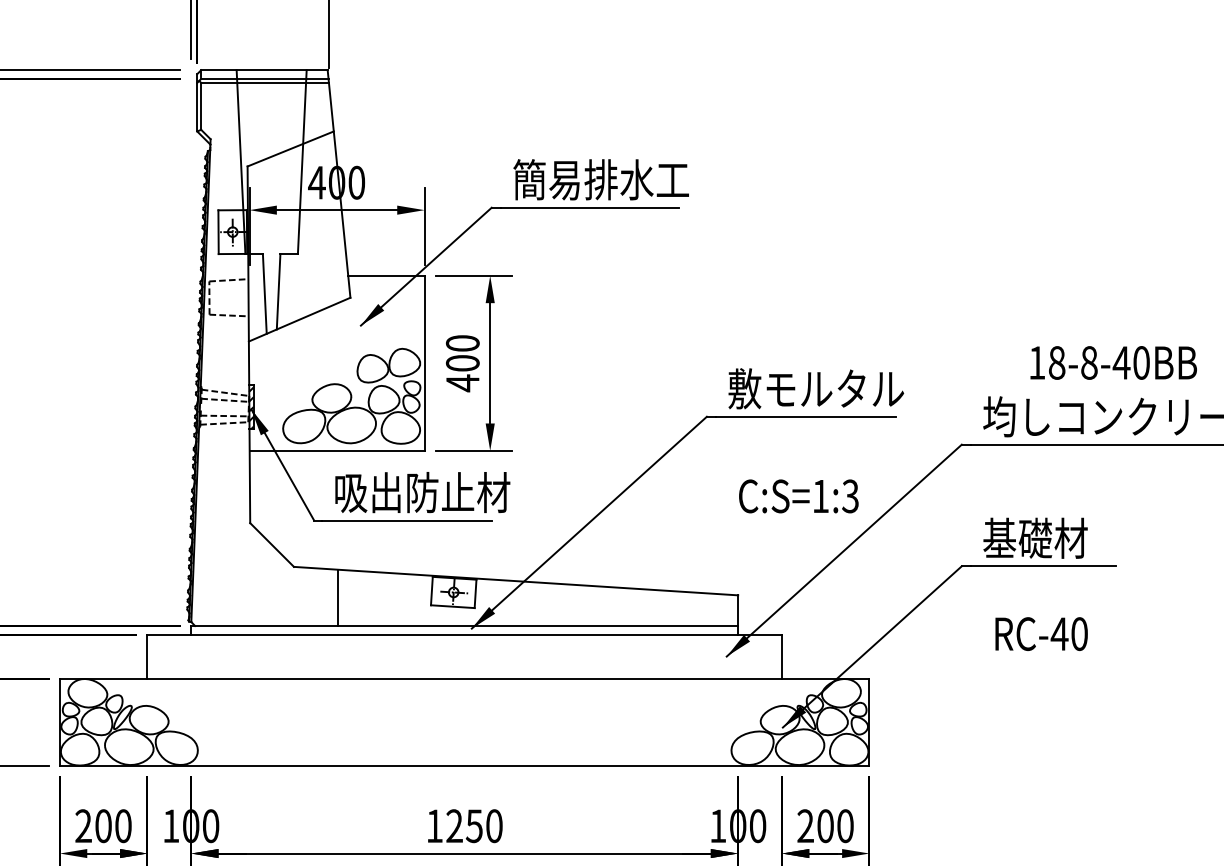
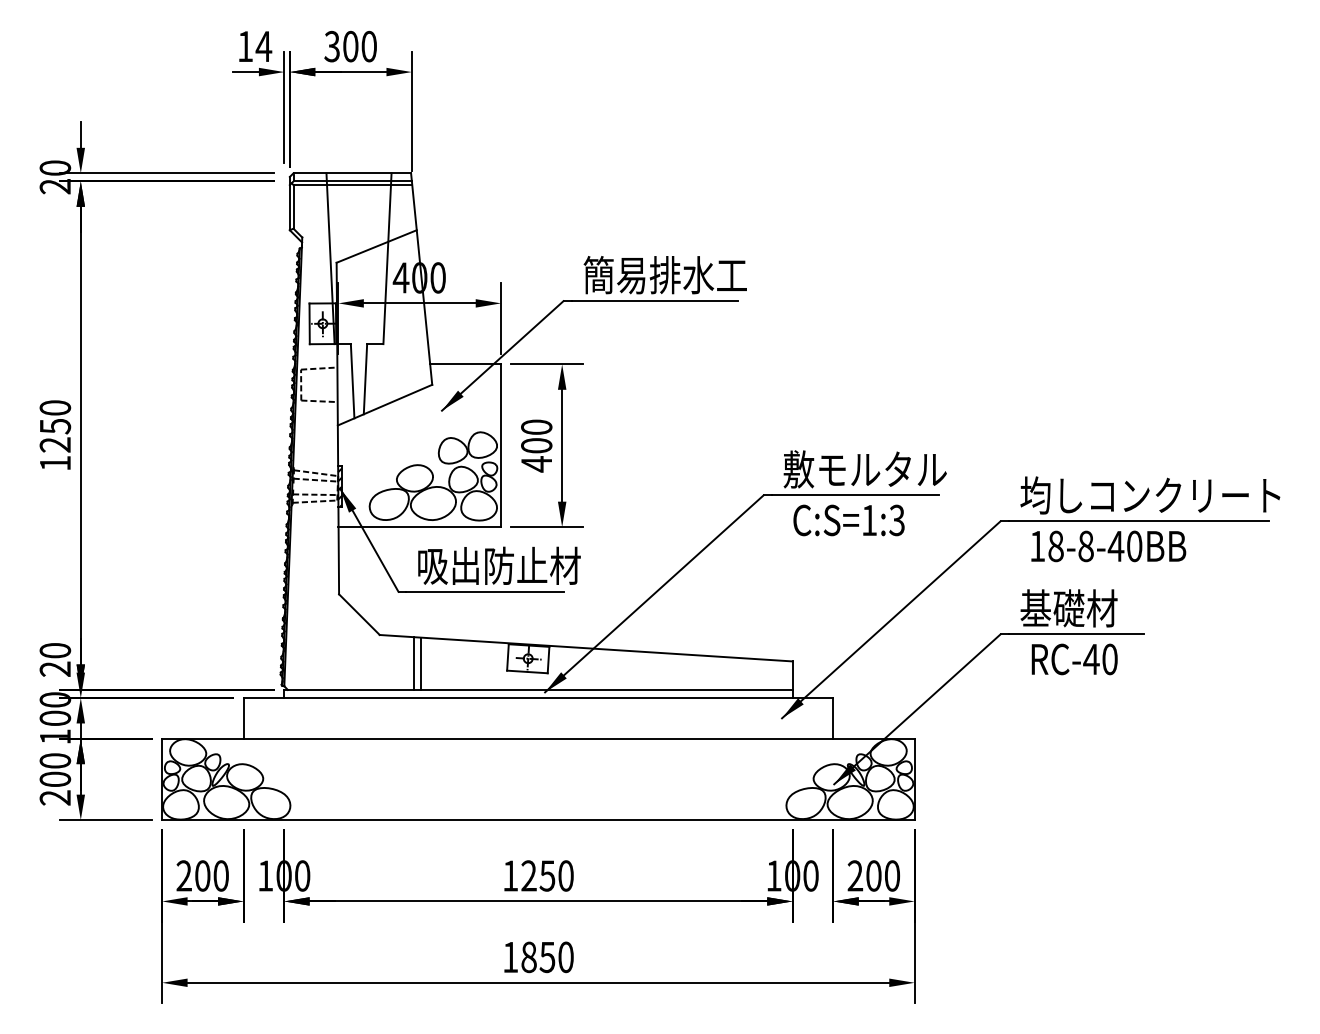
text: (1113, 363) -> (1108, 546), moved
text: (798, 496) -> (848, 520), moved
line: (331, 597) -> (414, 663), added
text: (1041, 634) -> (1074, 659), moved

